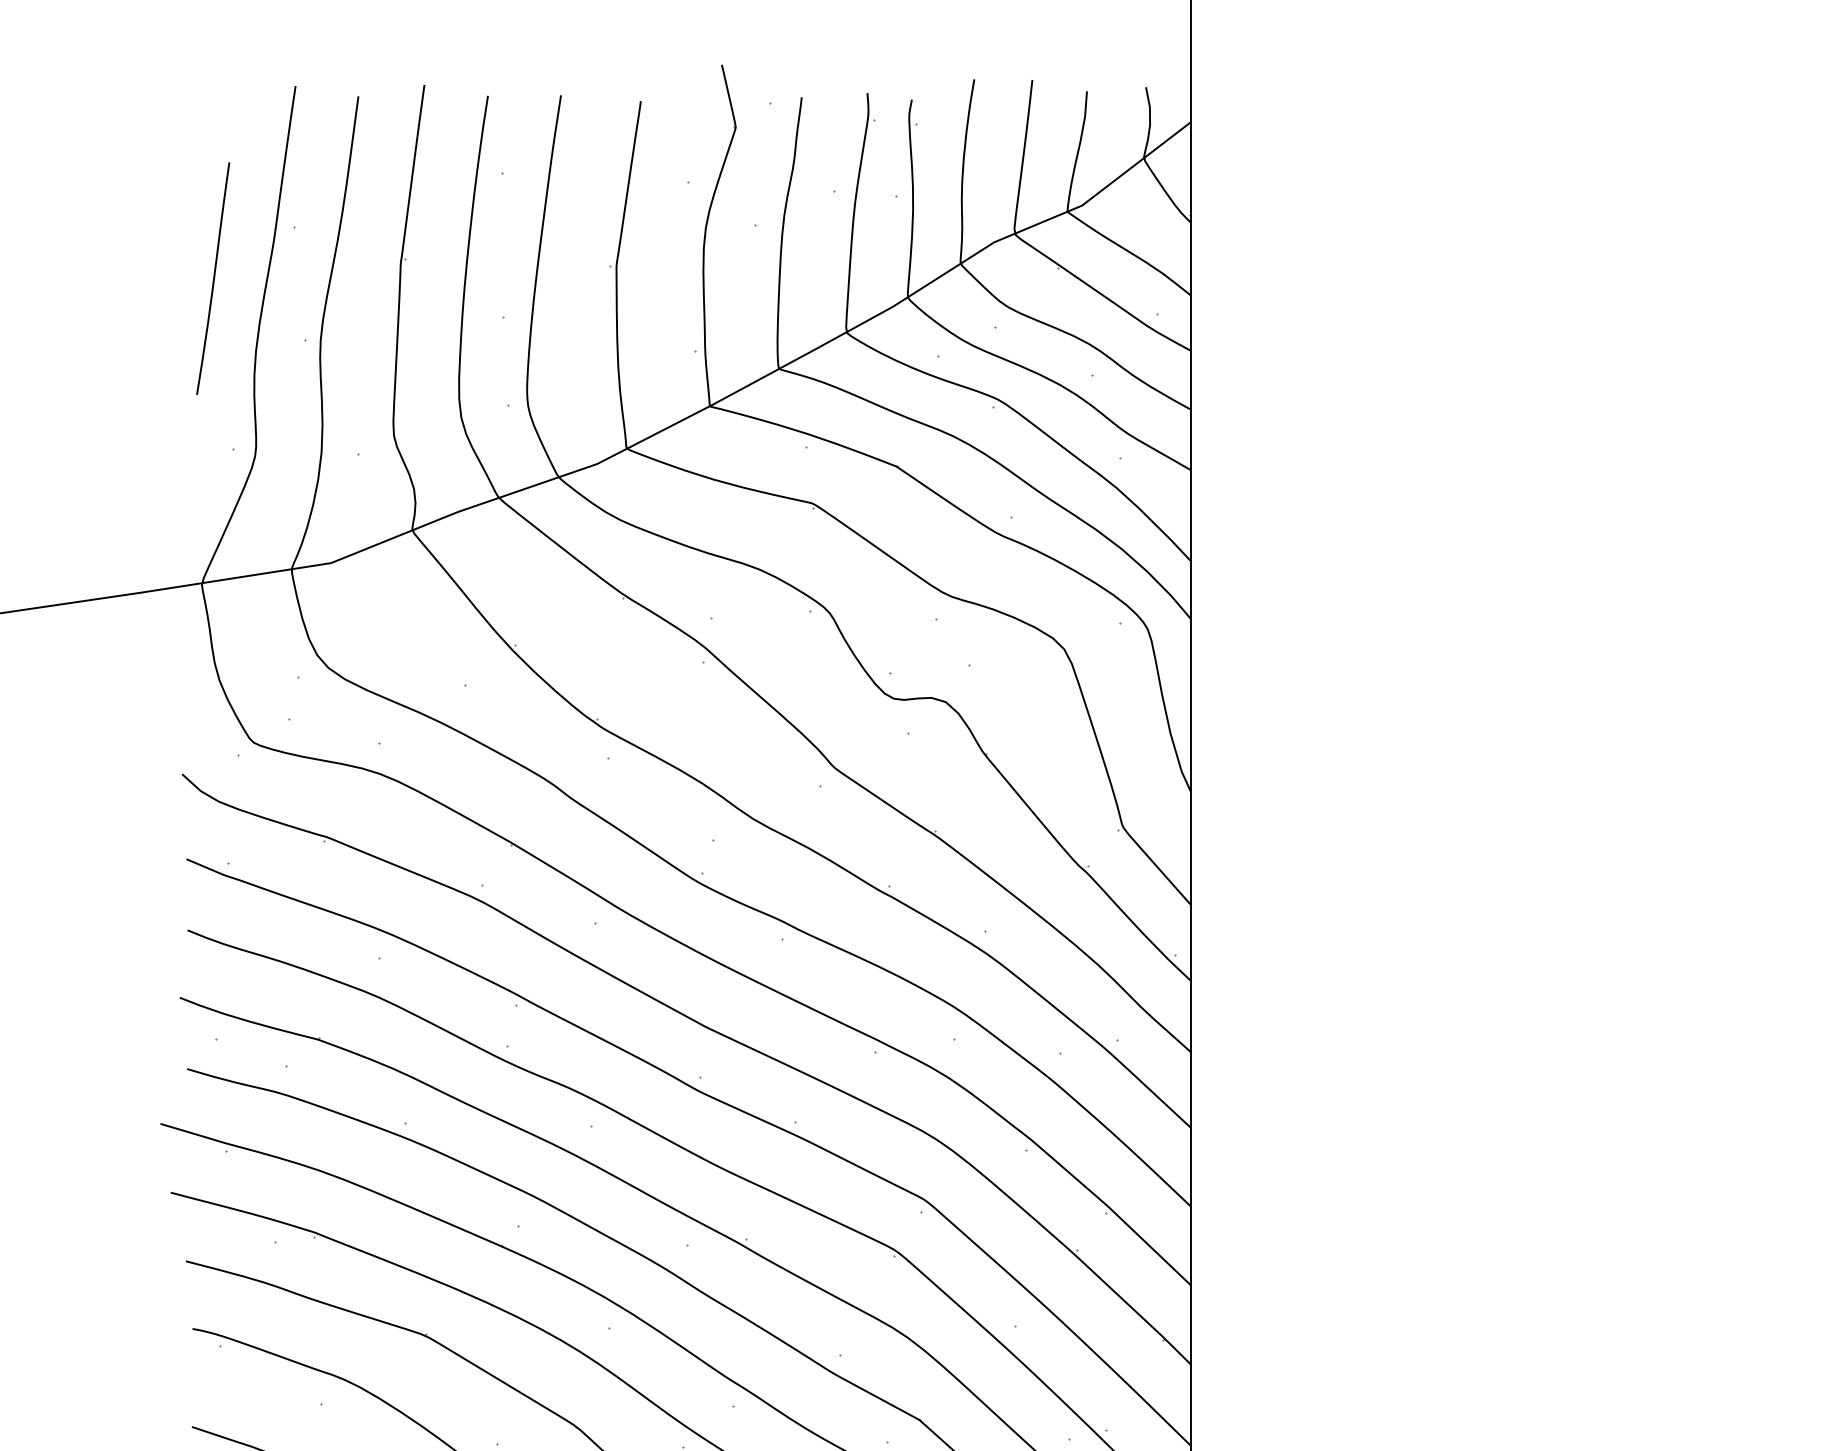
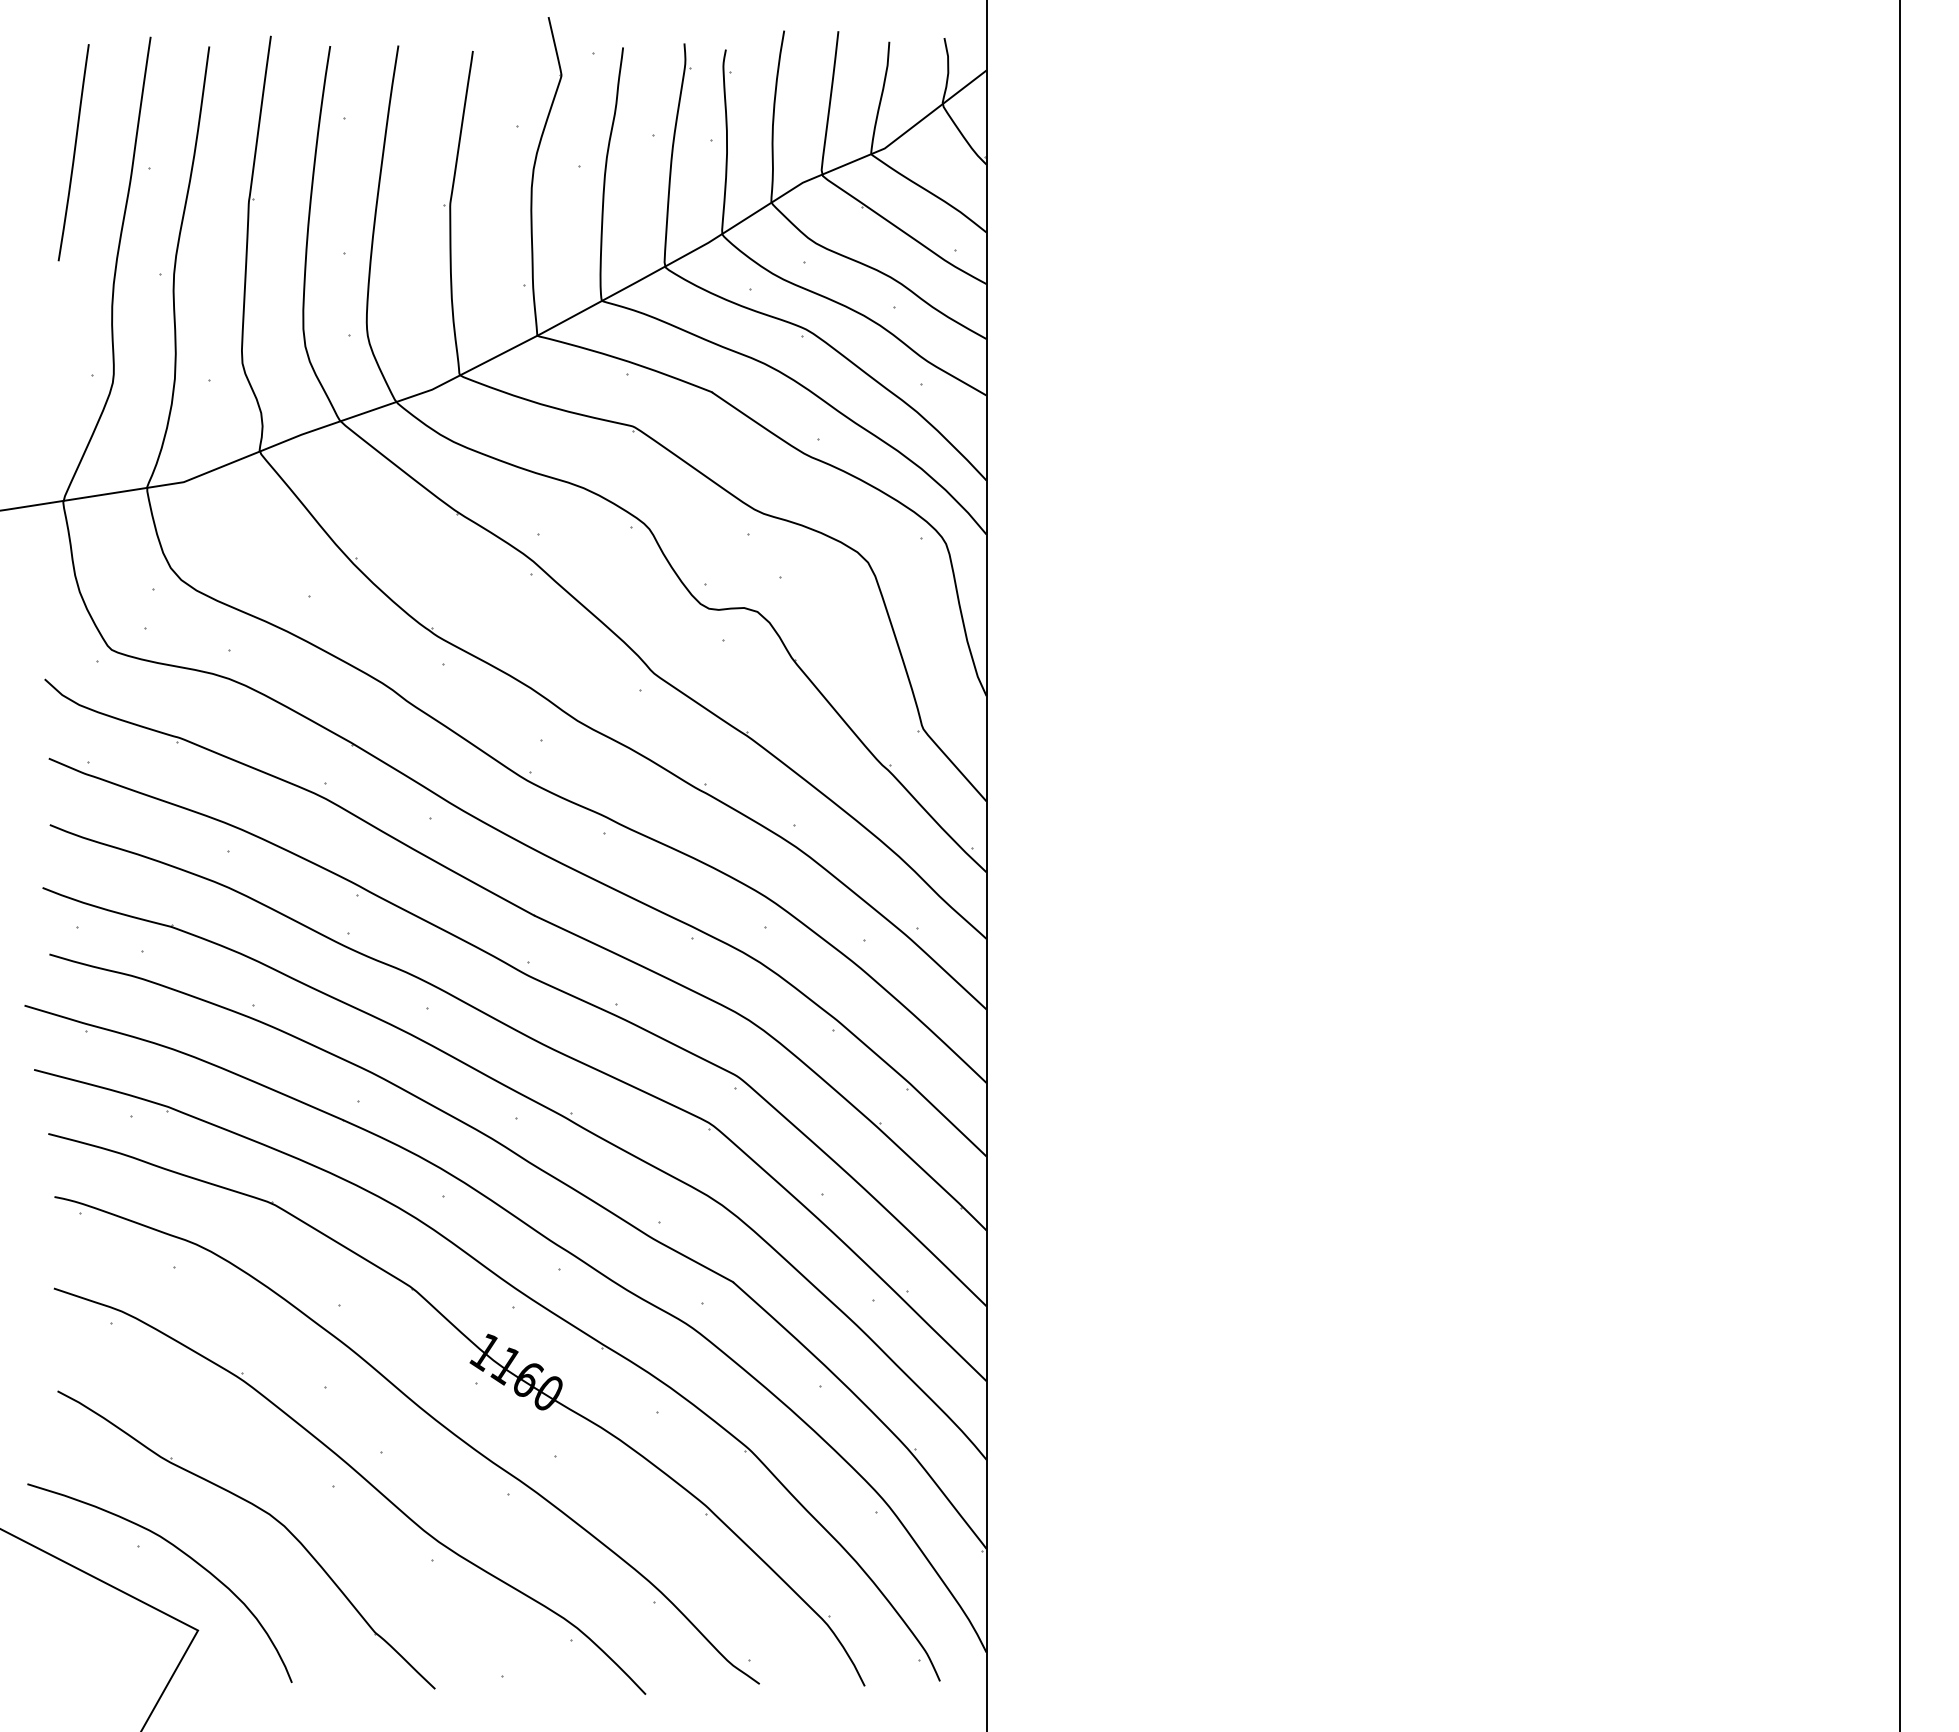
curve: (212, 278) -> (73, 152), moved

